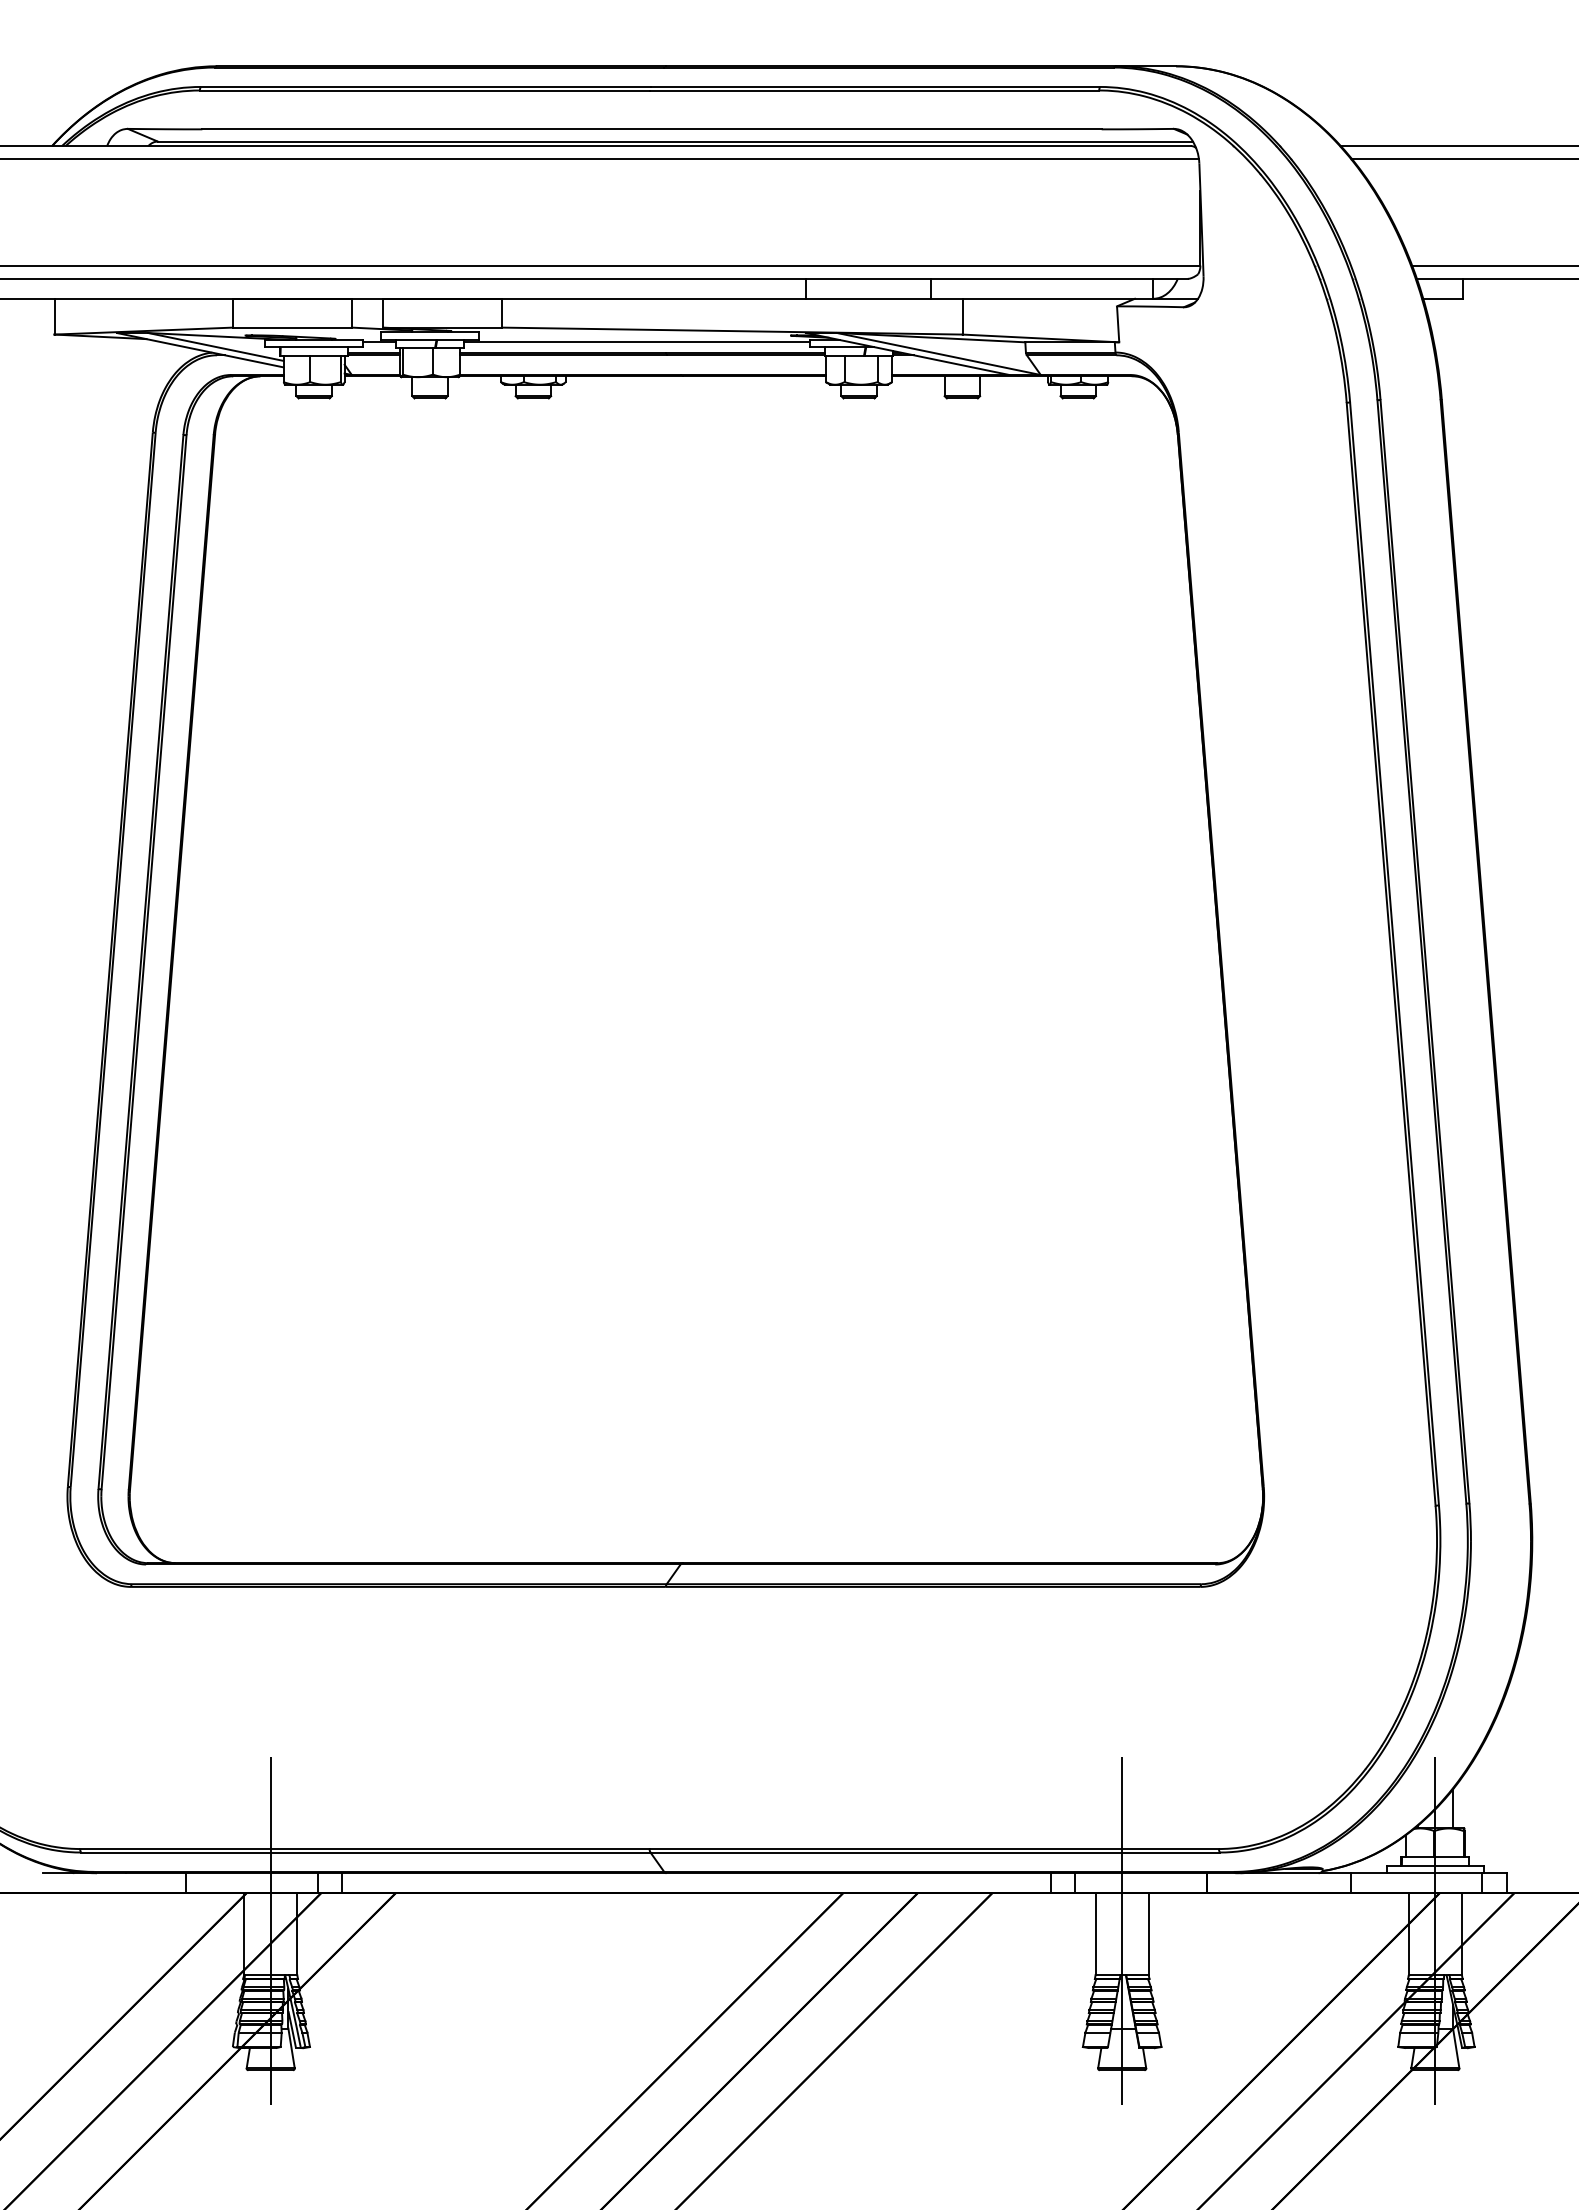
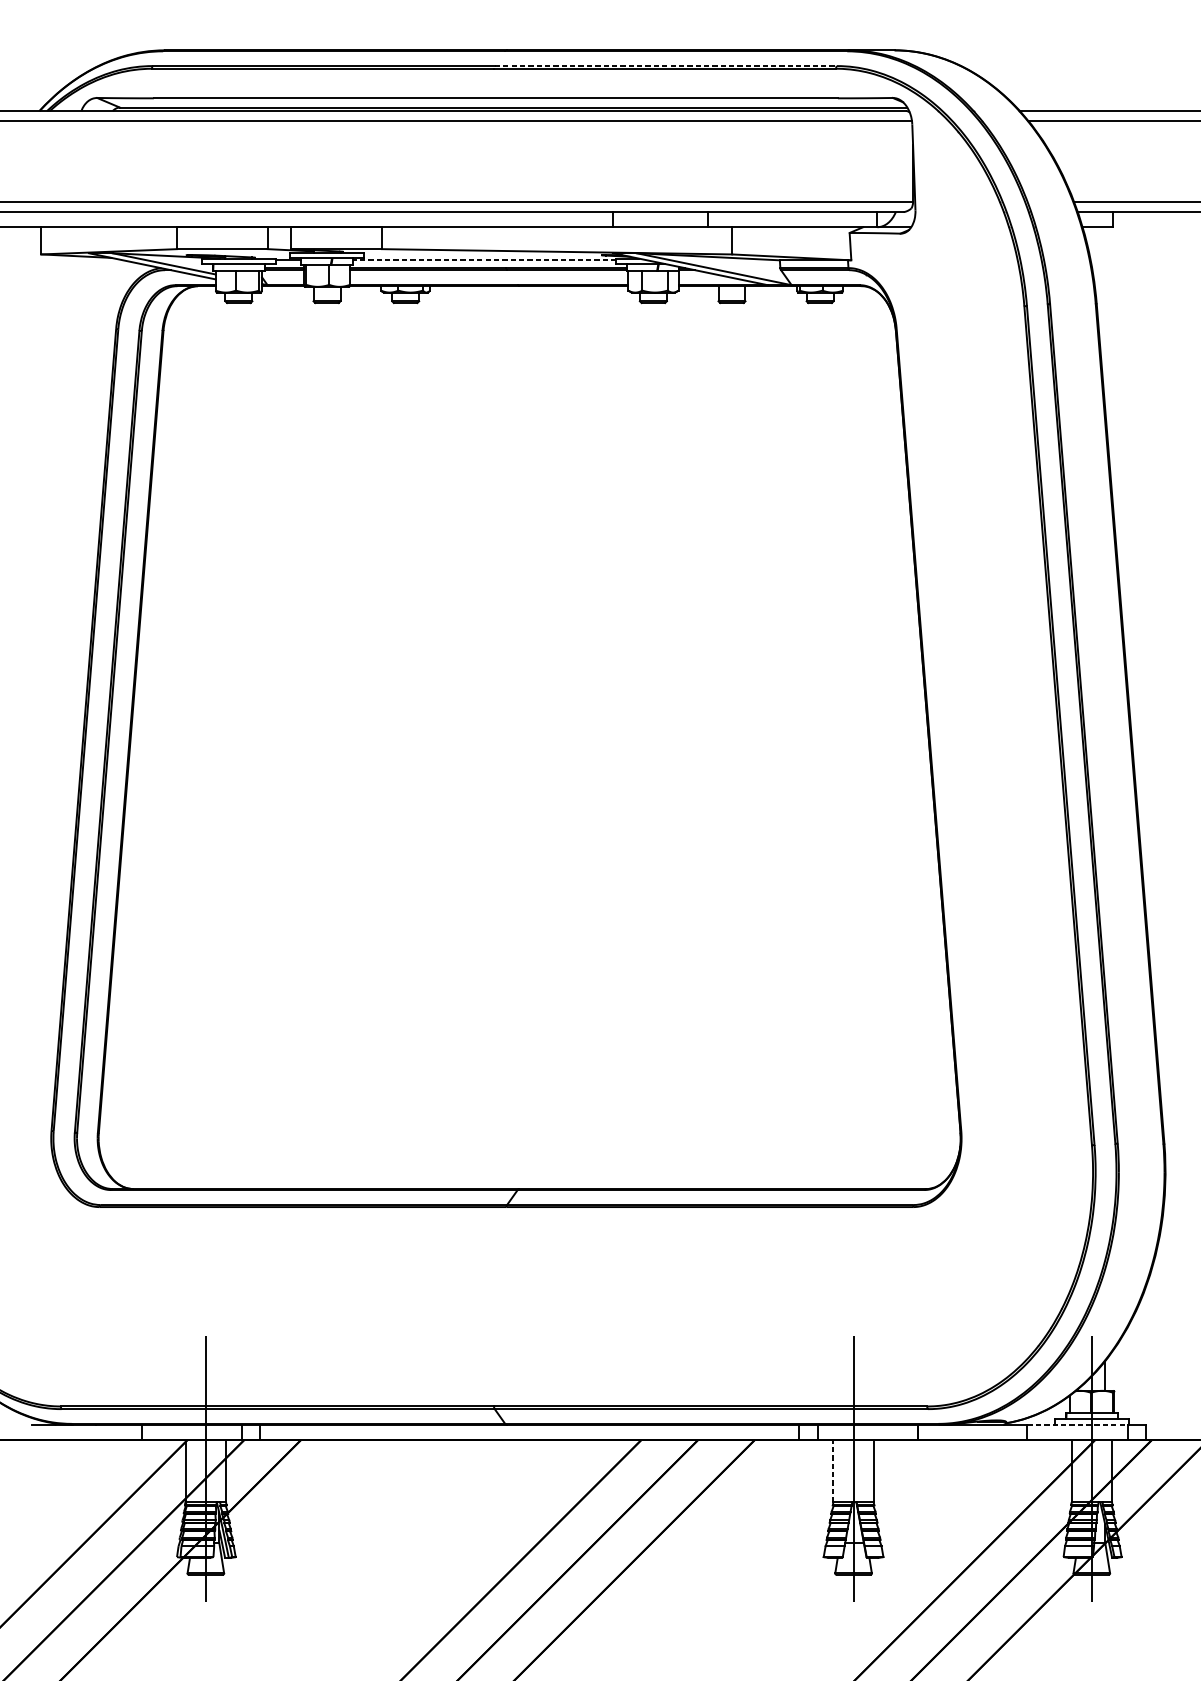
line: (875, 86) -> (665, 65), solid -> dashed
line: (636, 342) -> (484, 260), solid -> dashed
line: (1416, 1873) -> (1077, 1425), solid -> dashed
line: (1095, 1934) -> (833, 1471), solid -> dashed

